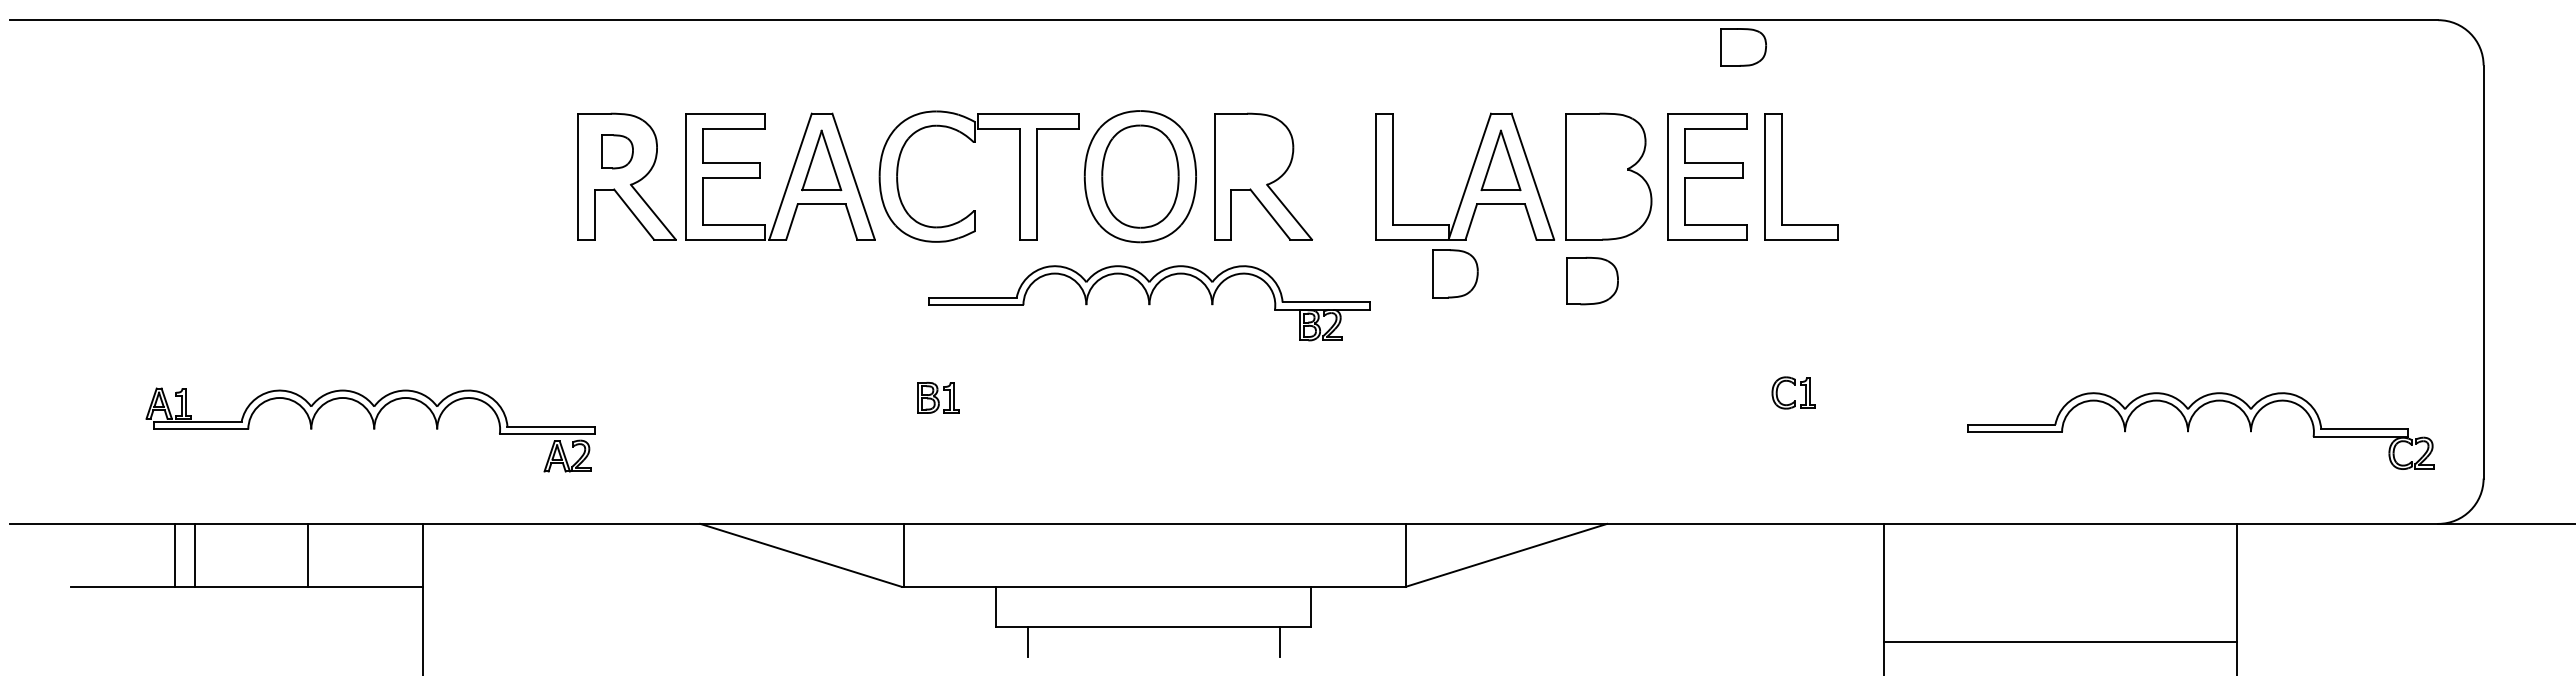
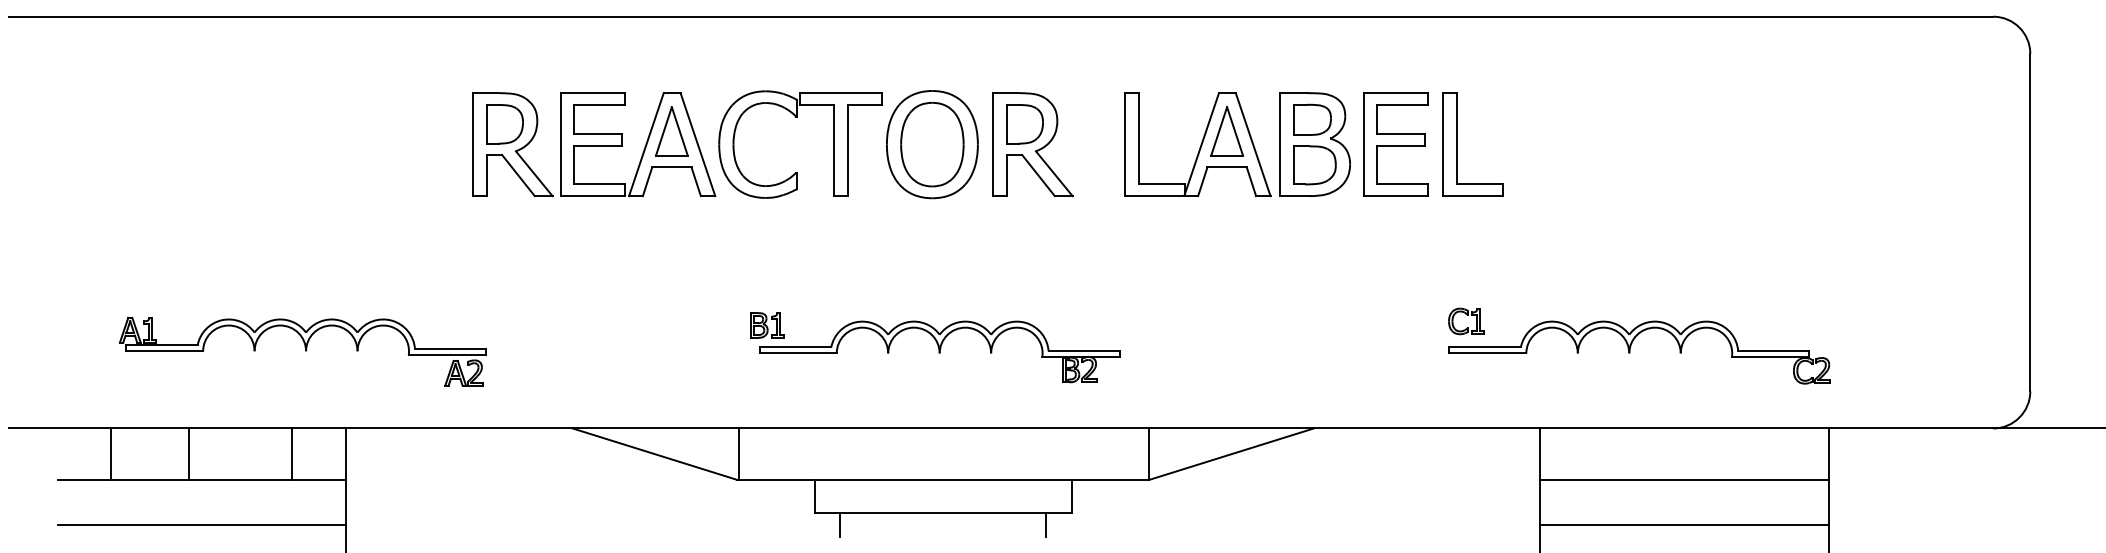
part: (1743, 47) -> (1312, 119), moved
part: (617, 151) -> (504, 124), size x1.43
part: (1455, 273) -> (1024, 124), moved
part: (1592, 280) -> (1314, 164), moved
part: (1149, 303) -> (939, 352), moved
part: (2189, 428) -> (1630, 350), moved
line: (175, 554) -> (110, 453), moved
line: (195, 554) -> (189, 453), moved
line: (308, 554) -> (292, 453), moved
line: (2060, 586) -> (1684, 479), added
line: (246, 642) -> (201, 525), added

